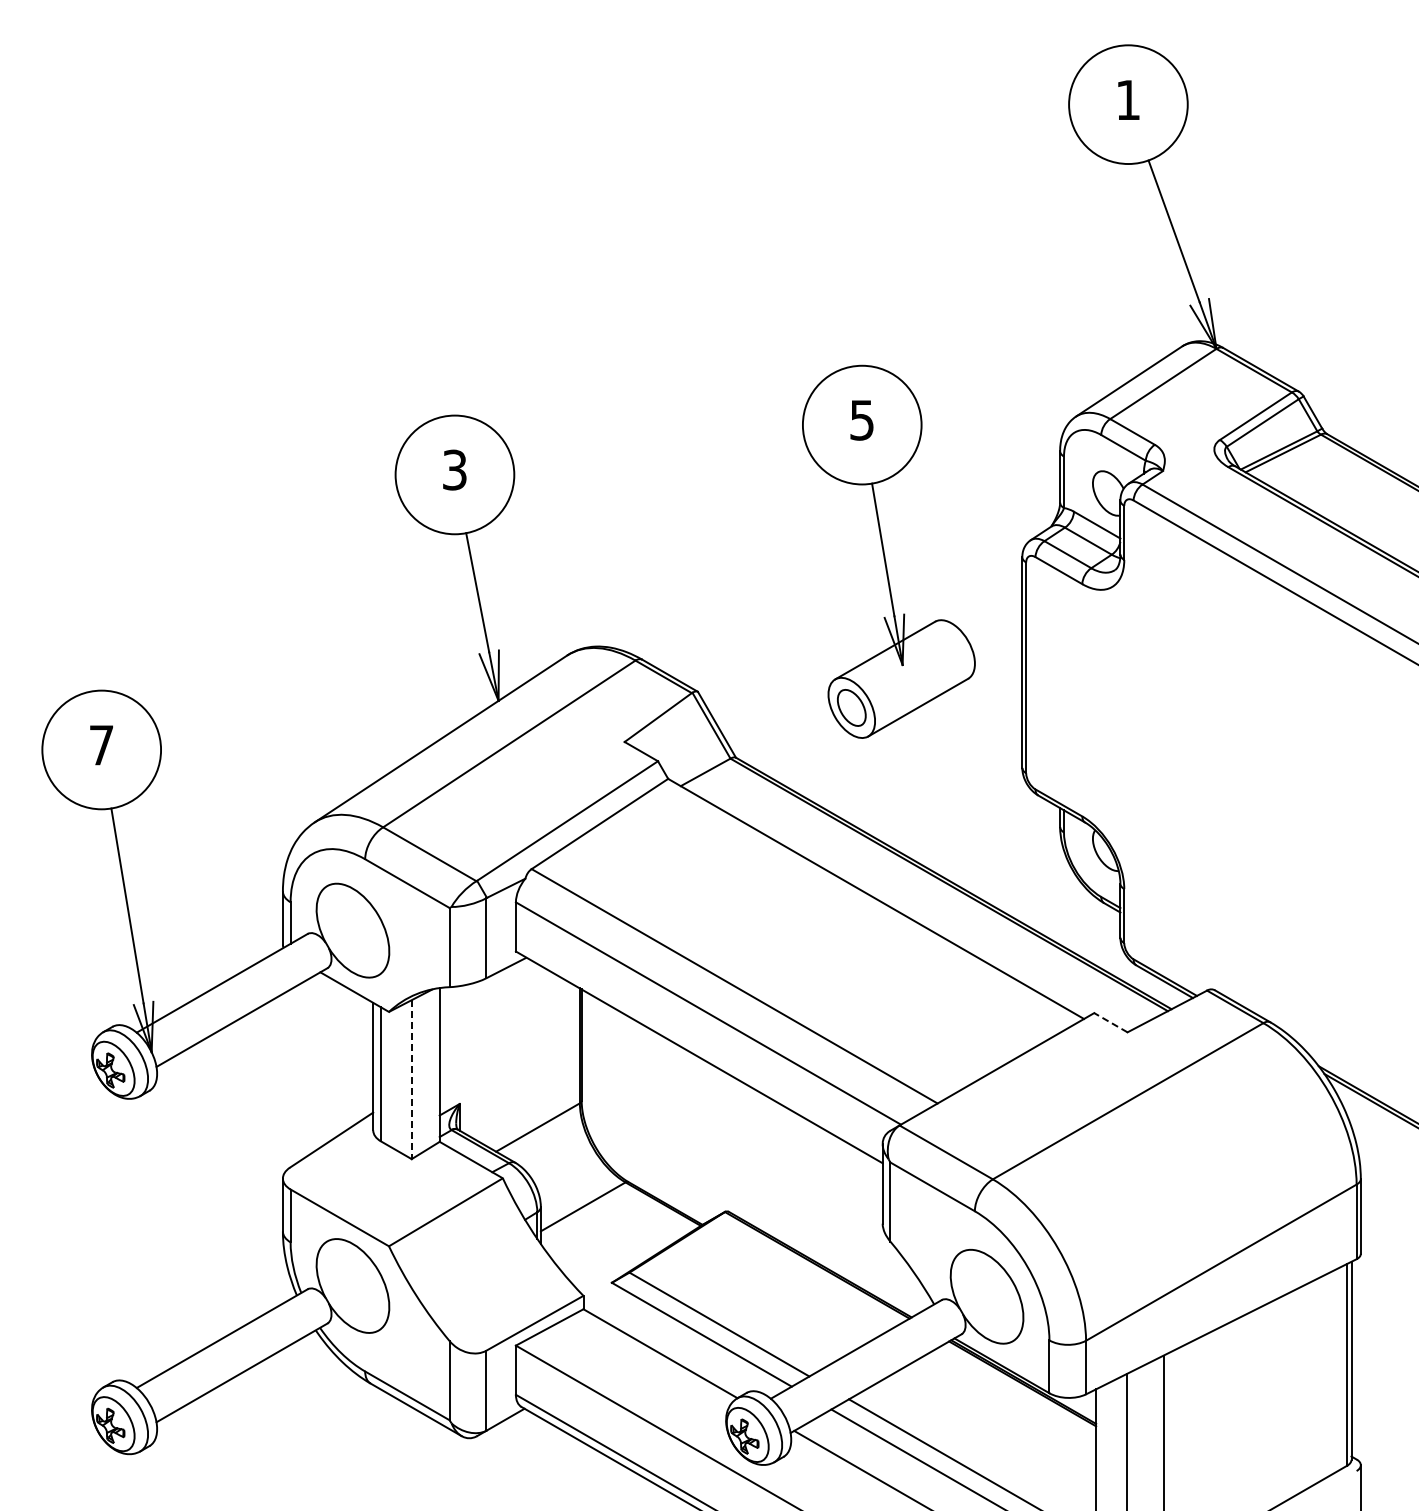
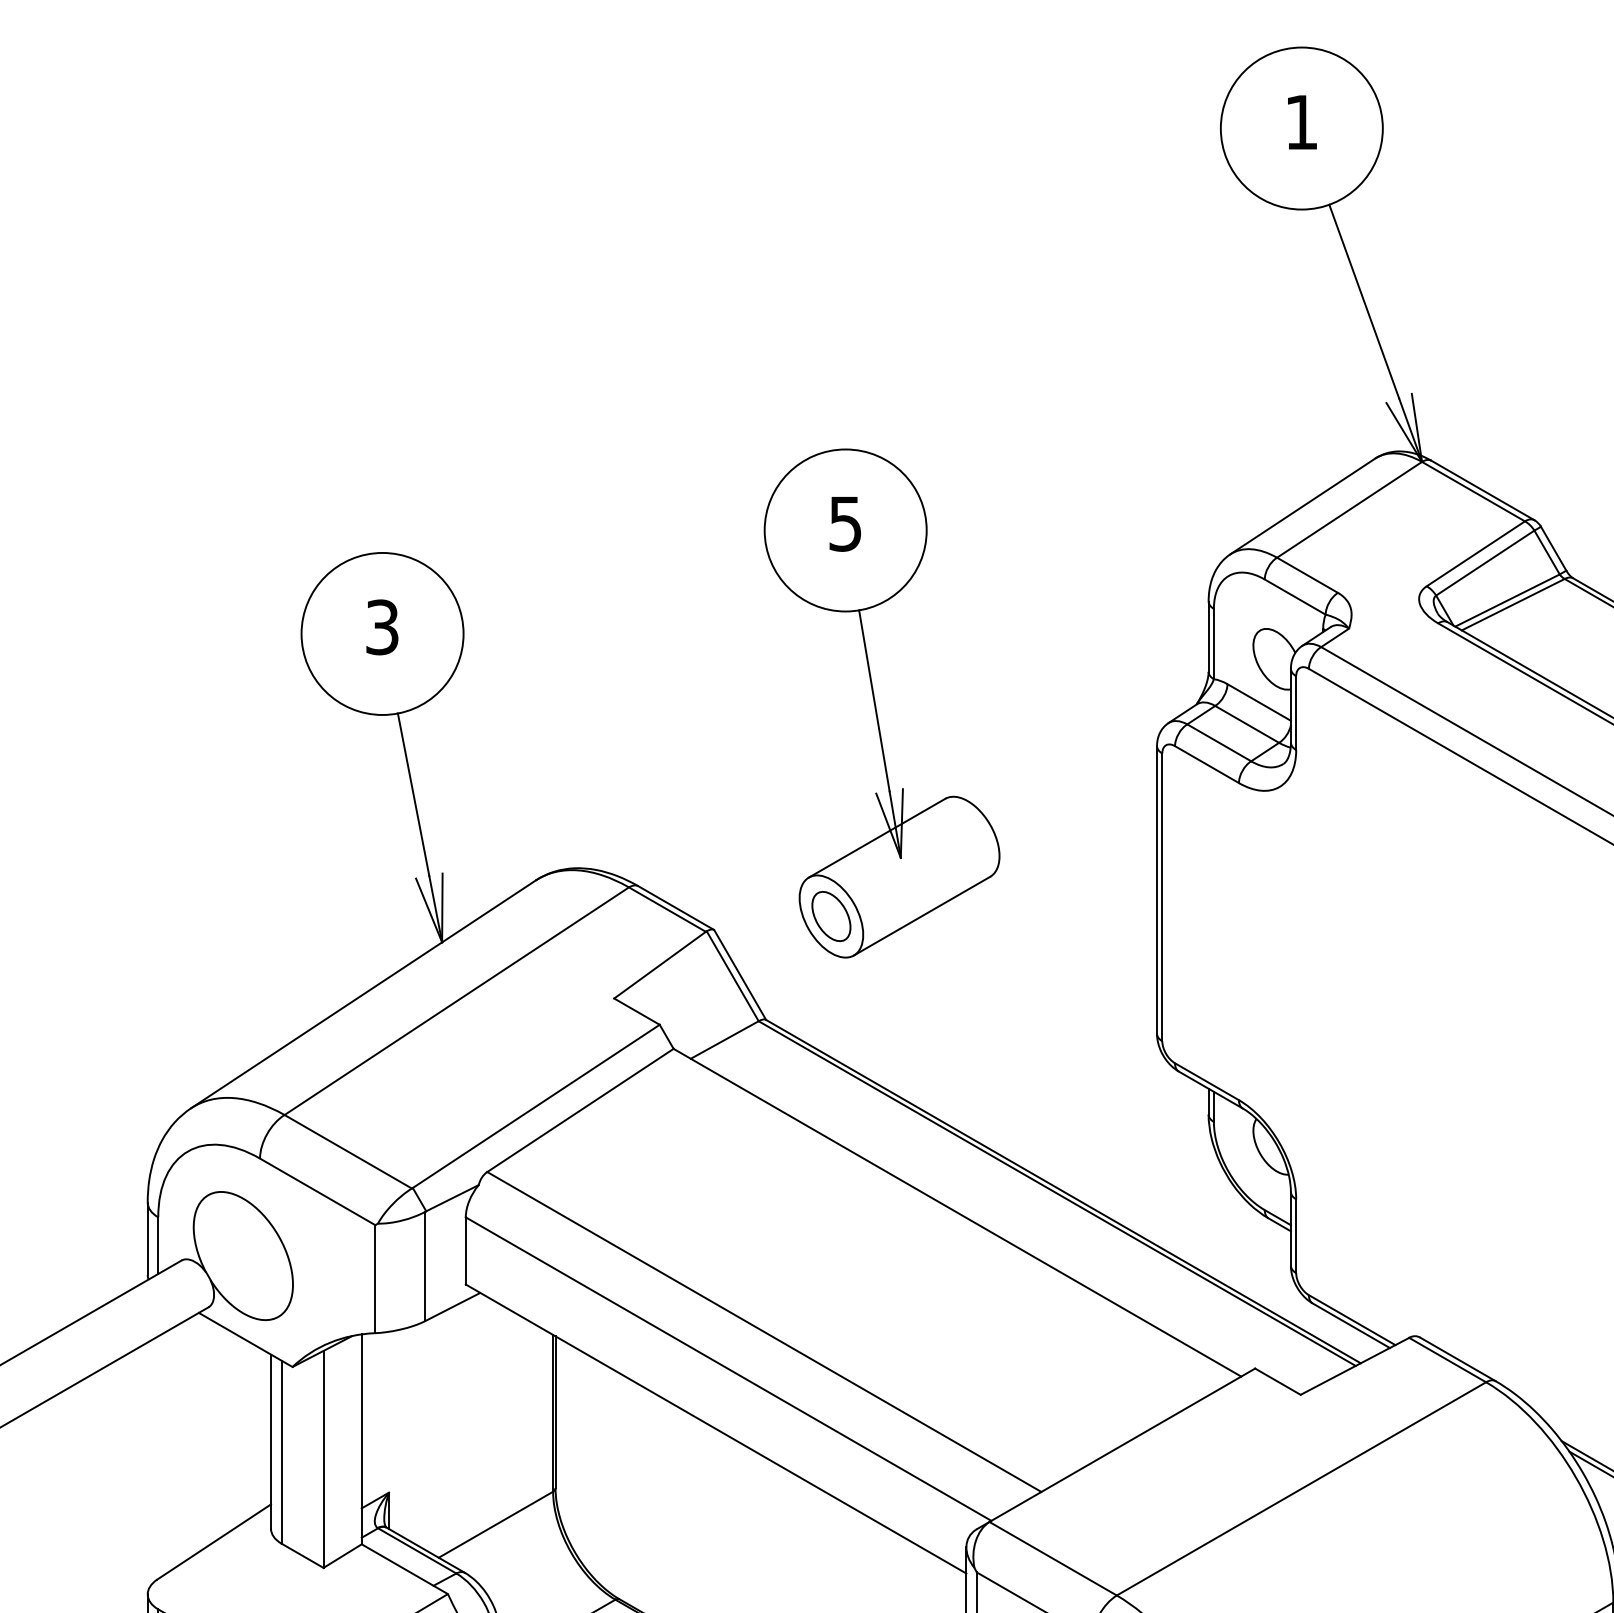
part: (888, 551) -> (881, 702), moved
line: (1110, 1022) -> (1277, 1381), dashed -> solid
line: (411, 1080) -> (323, 1460), dashed -> solid

